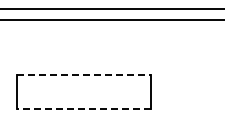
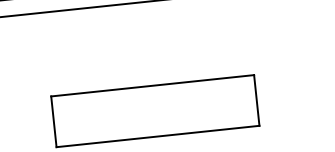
line: (84, 75) -> (154, 85), dashed -> solid
line: (83, 108) -> (157, 136), dashed -> solid

